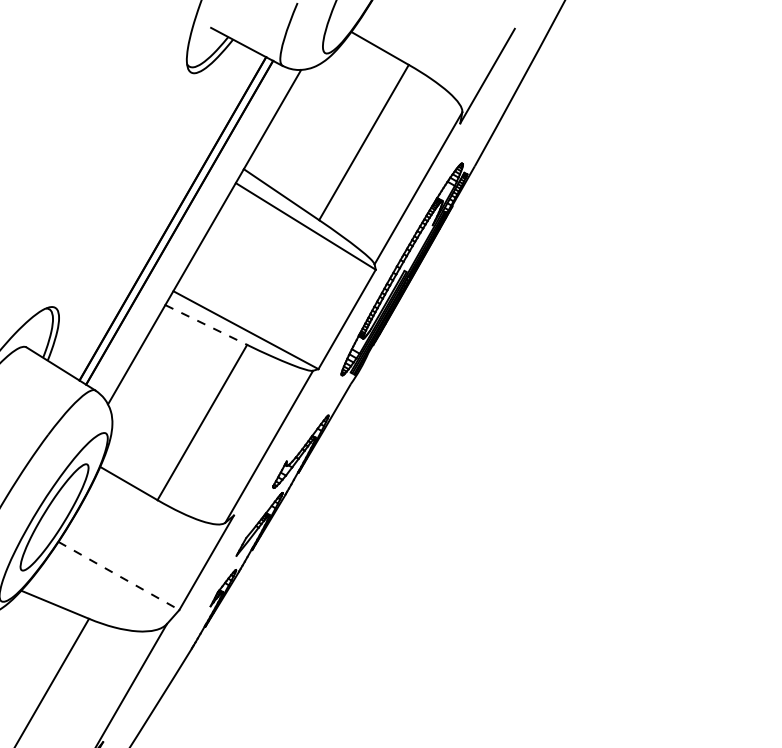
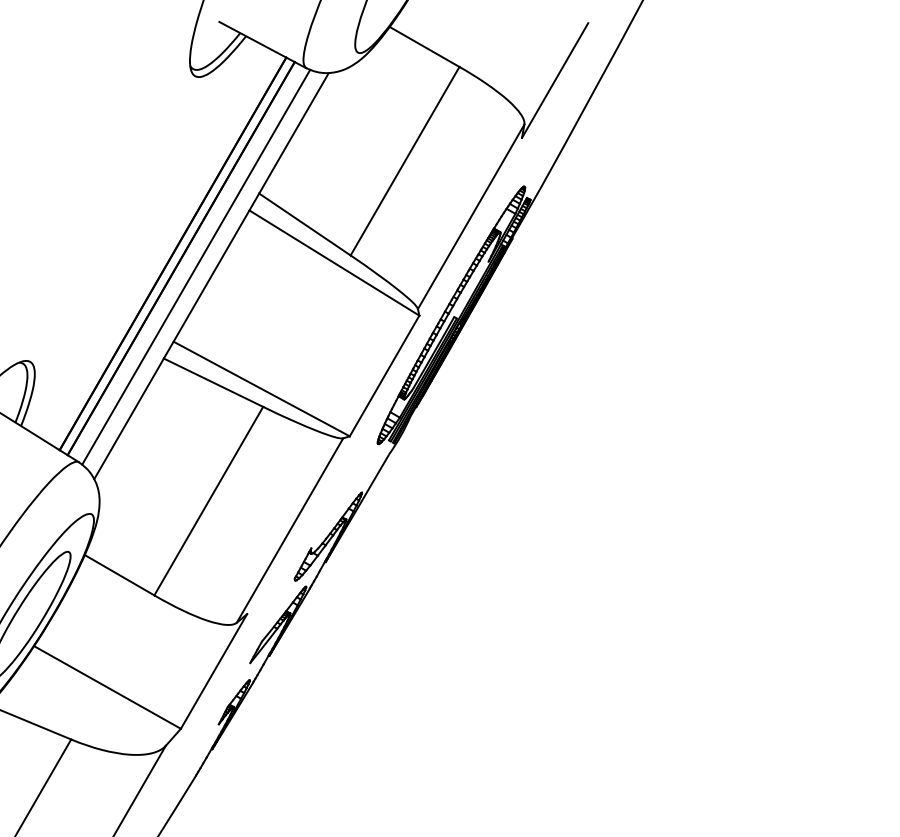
line: (191, 229) -> (195, 266), added
line: (206, 325) -> (213, 383), dashed -> solid
line: (119, 576) -> (108, 688), dashed -> solid

